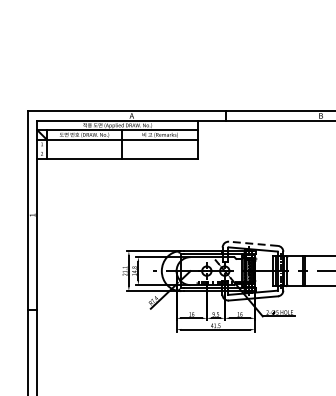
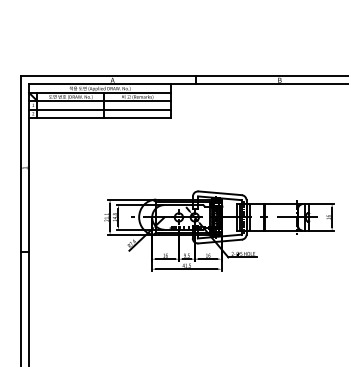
line: (118, 149) -> (100, 109), added
line: (253, 244) -> (220, 193), dashed -> solid

